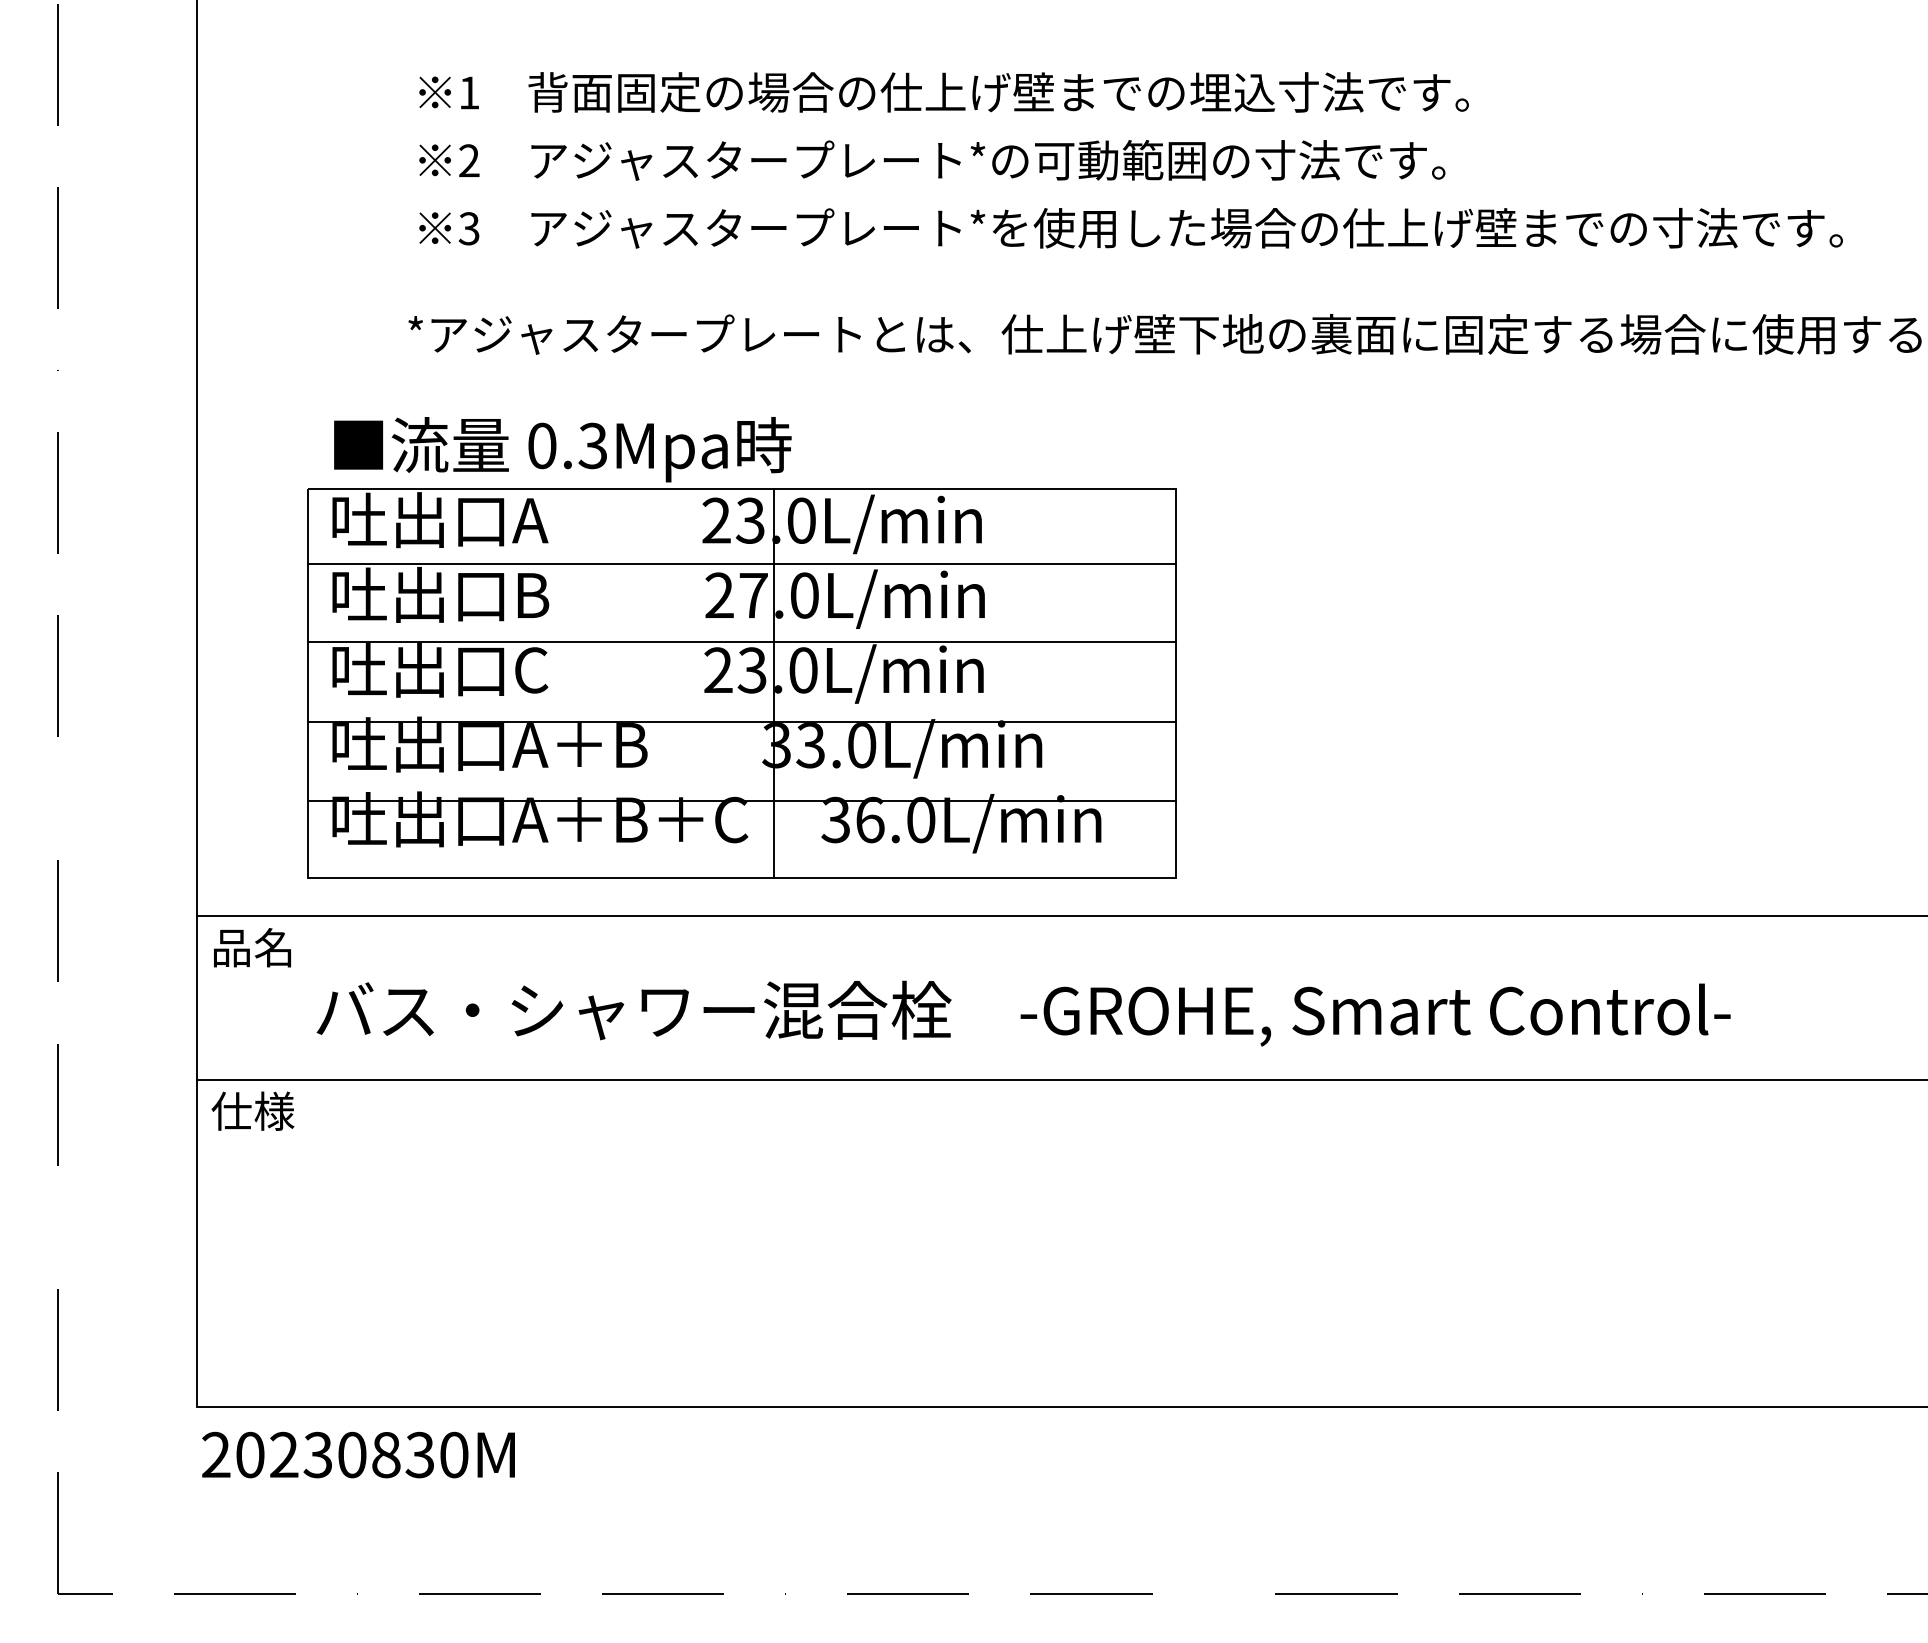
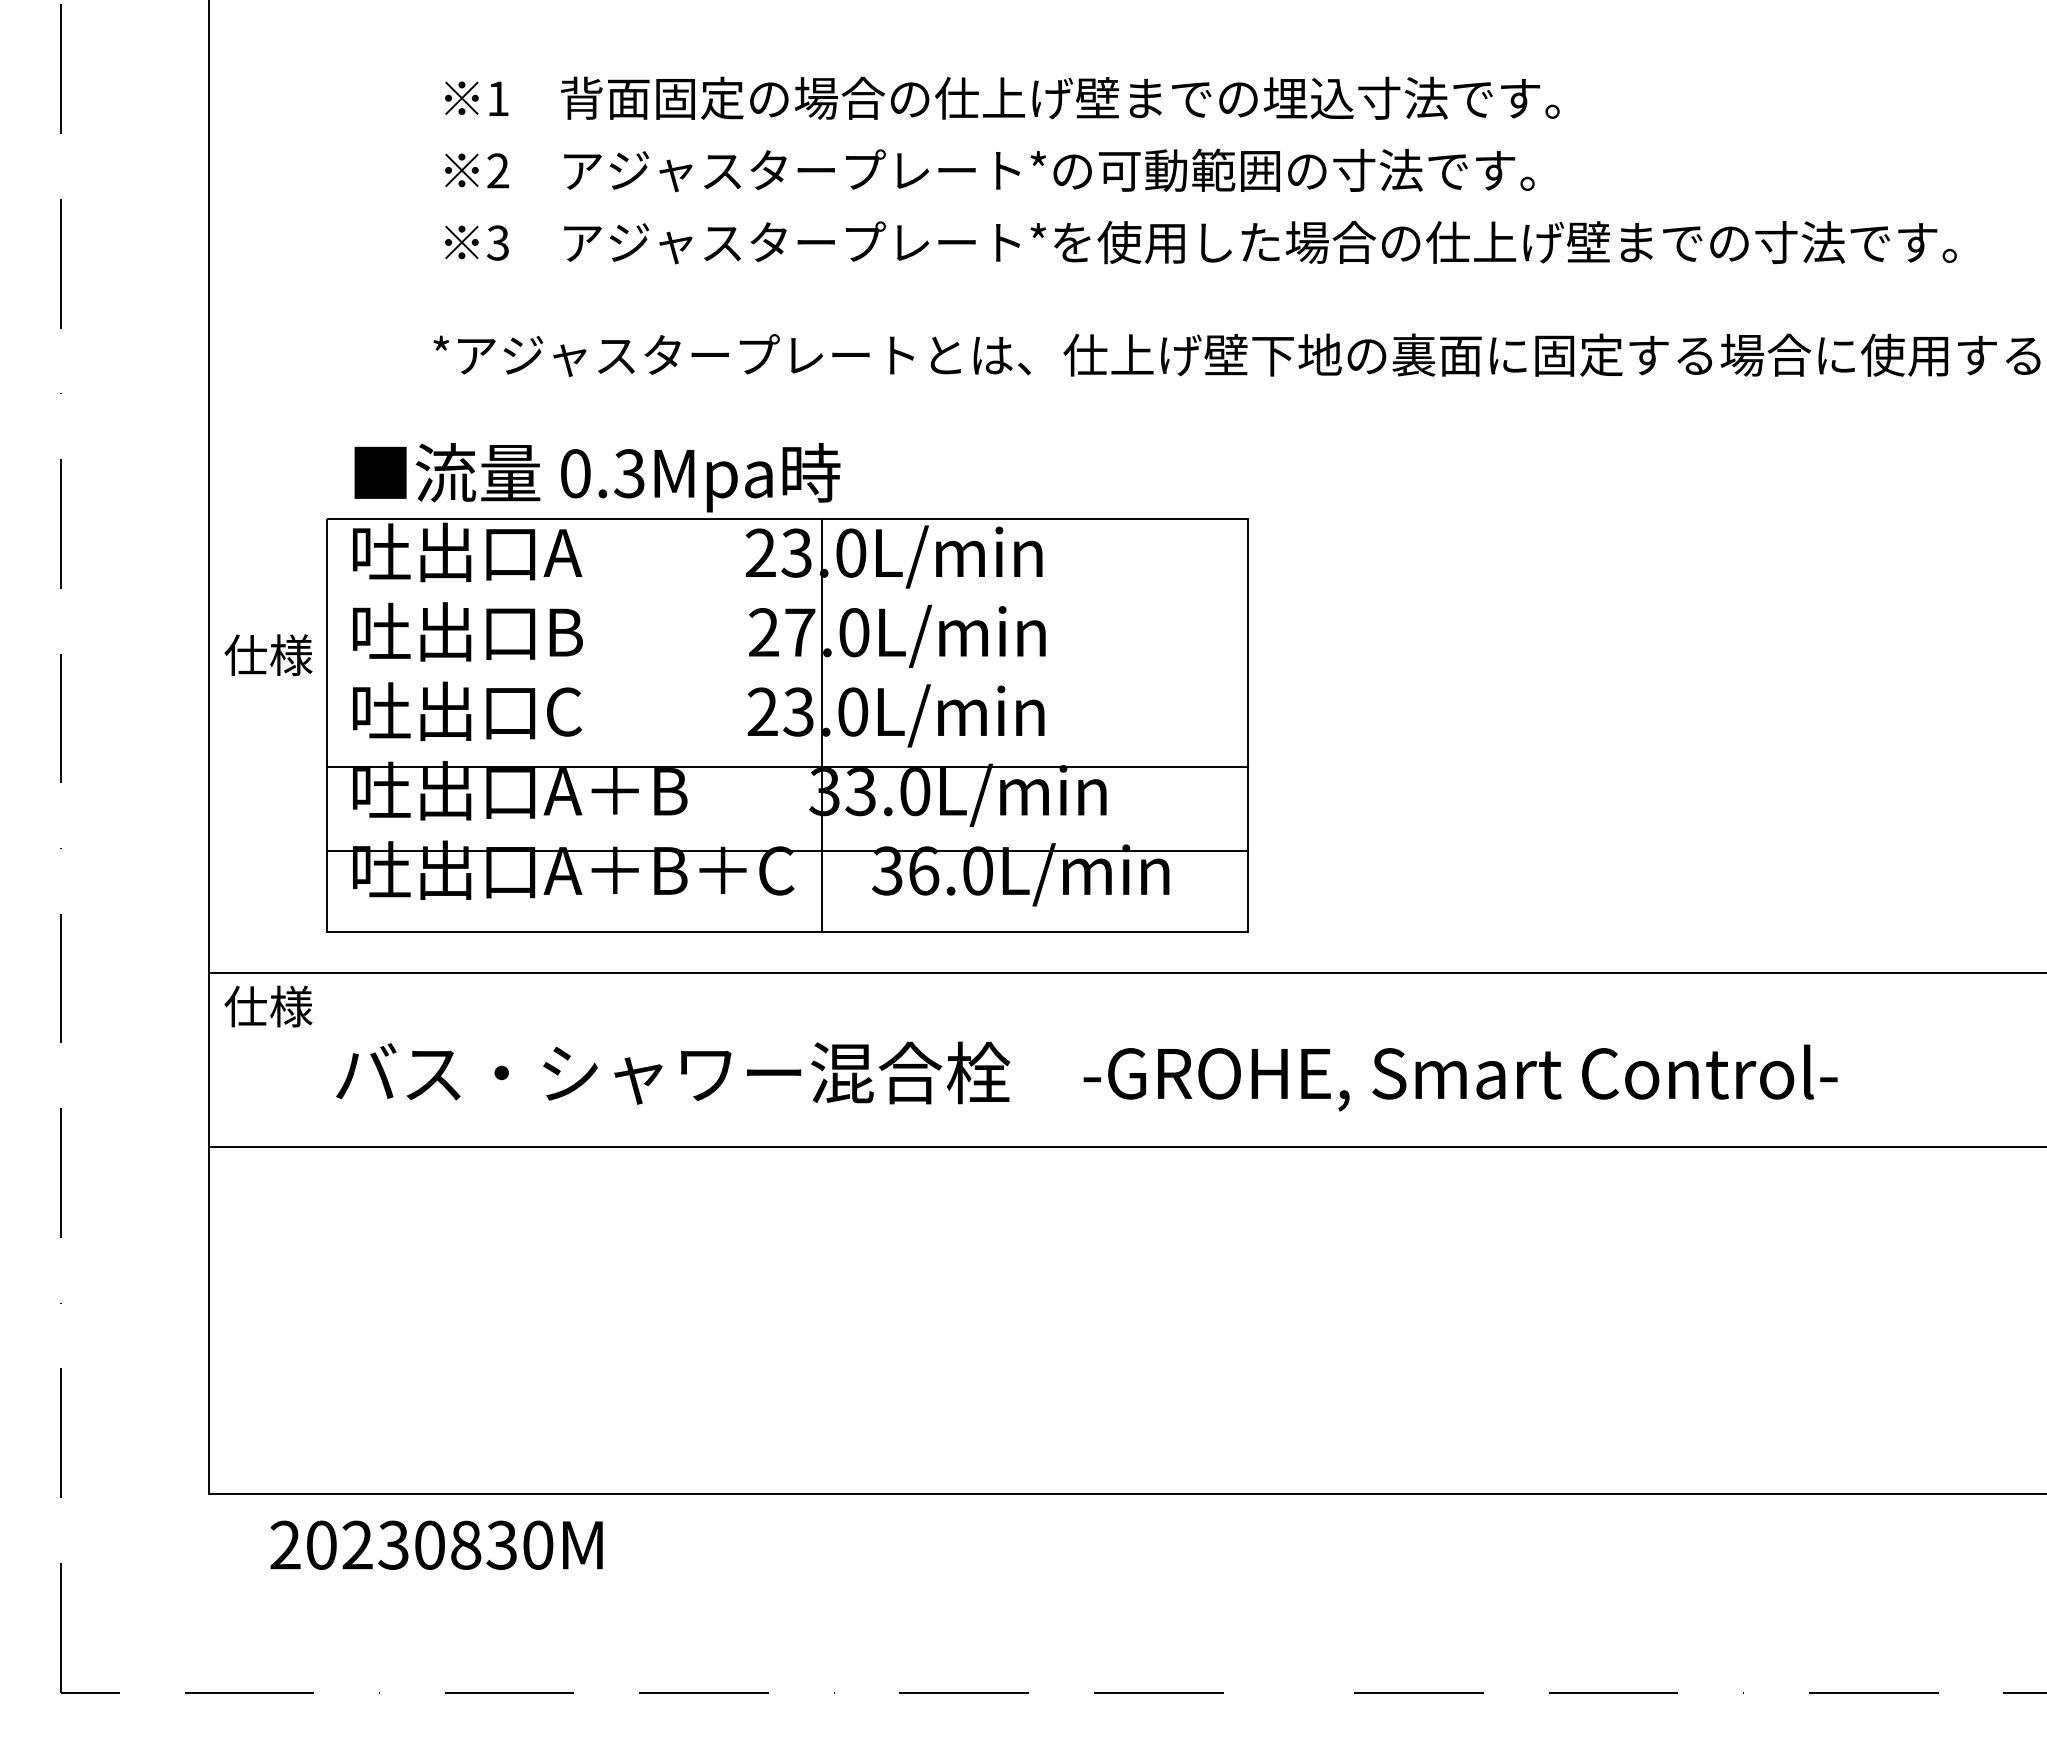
line: (741, 564) -> (787, 599), removed
line: (741, 642) -> (787, 682), removed
text: (253, 947) -> (268, 1006), 品名 -> 仕様
text: (253, 1111) -> (268, 655), moved
text: (358, 1454) -> (436, 1544), moved

